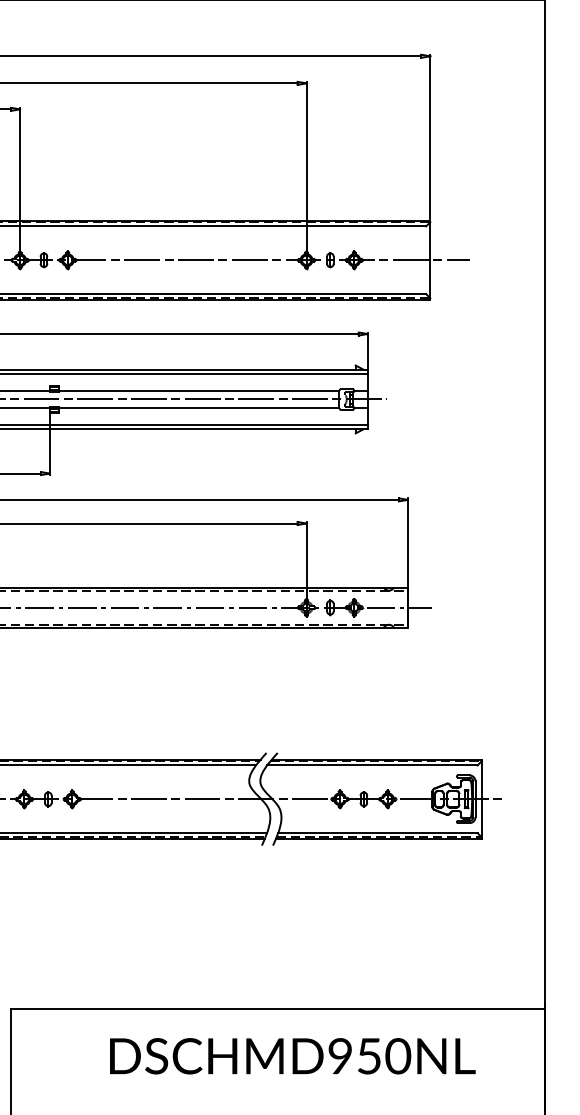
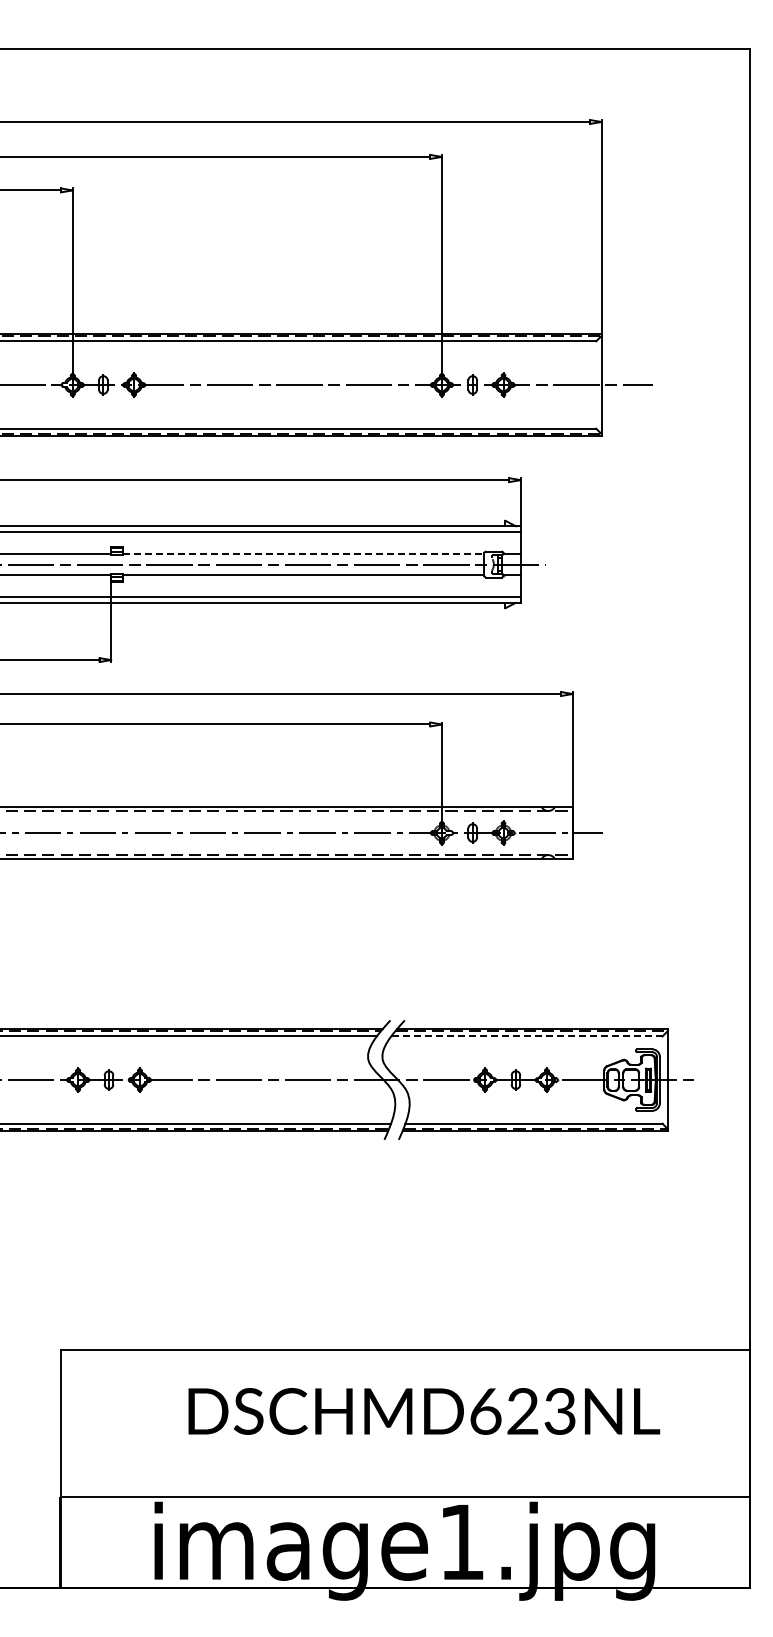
line: (199, 390) -> (303, 553), solid -> dashed
line: (372, 765) -> (526, 1036), solid -> dashed
text: (369, 1056) -> (523, 1411), DSCHMD950NL -> DSCHMD623NL

